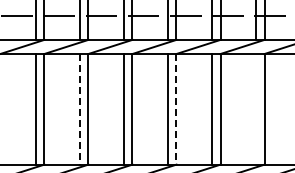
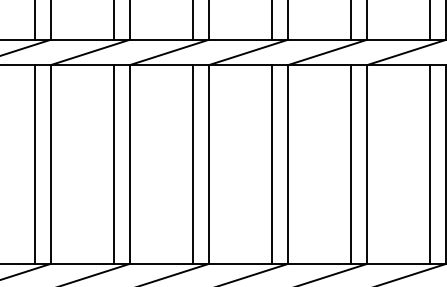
line: (79, 109) -> (34, 164), dashed -> solid
line: (176, 109) -> (208, 164), dashed -> solid
line: (255, 109) -> (350, 164), added

